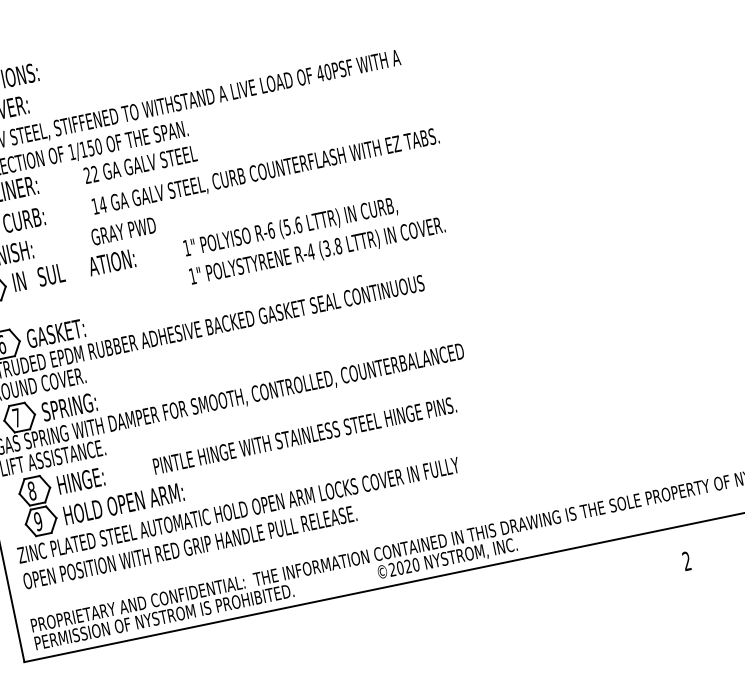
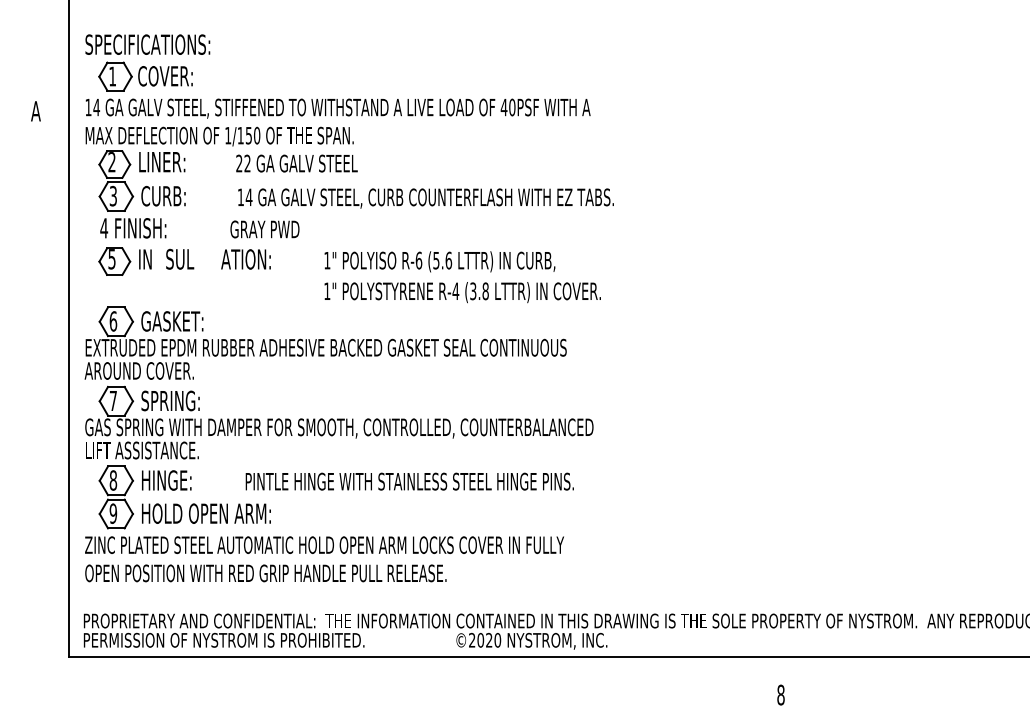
text: (686, 560) -> (780, 694), 2 -> 8

